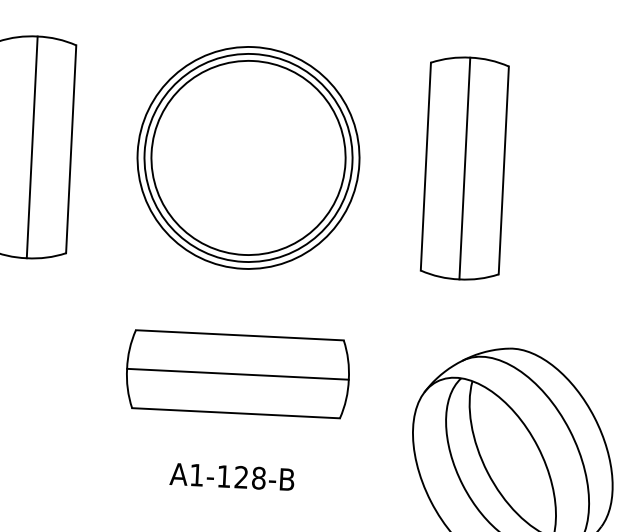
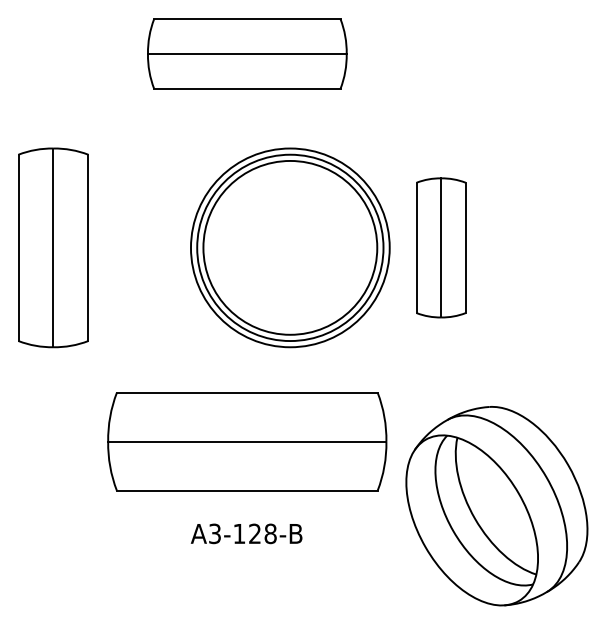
part: (248, 157) -> (290, 247), moved
part: (464, 168) -> (440, 247), size x0.7
part: (238, 373) -> (247, 441), size x1.4
text: (196, 474) -> (214, 533), A1-128-B -> A3-128-B

